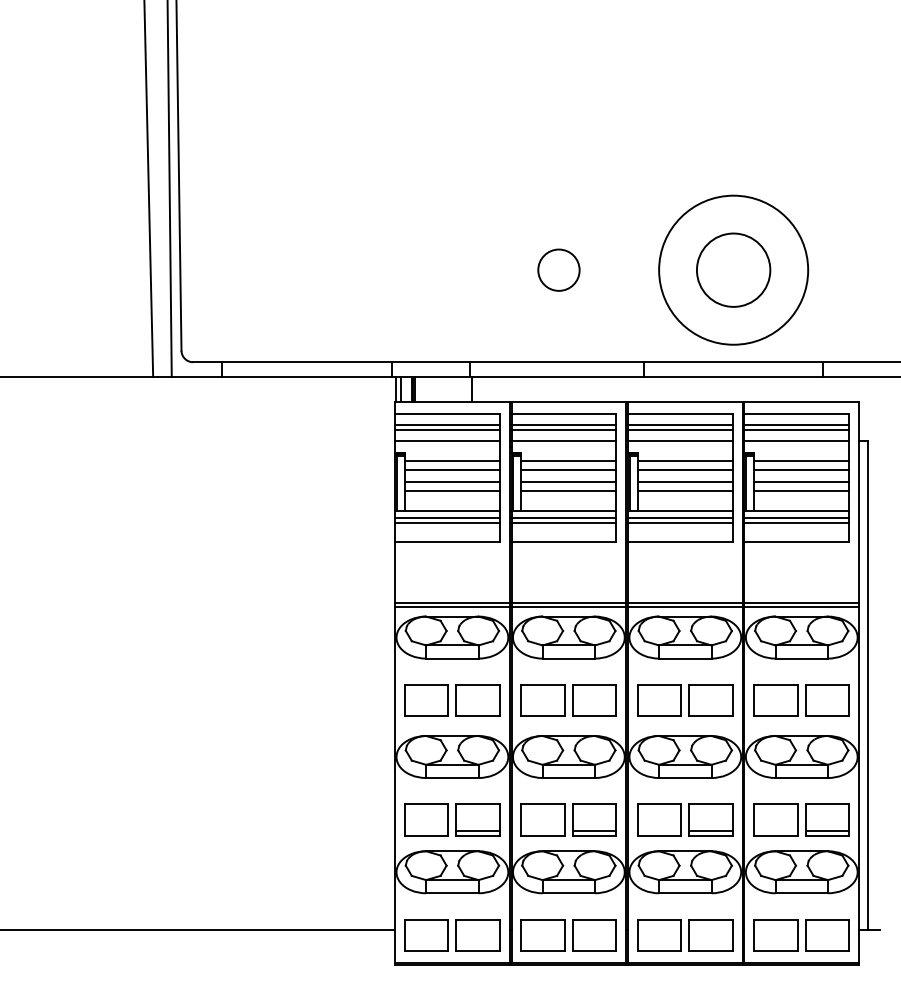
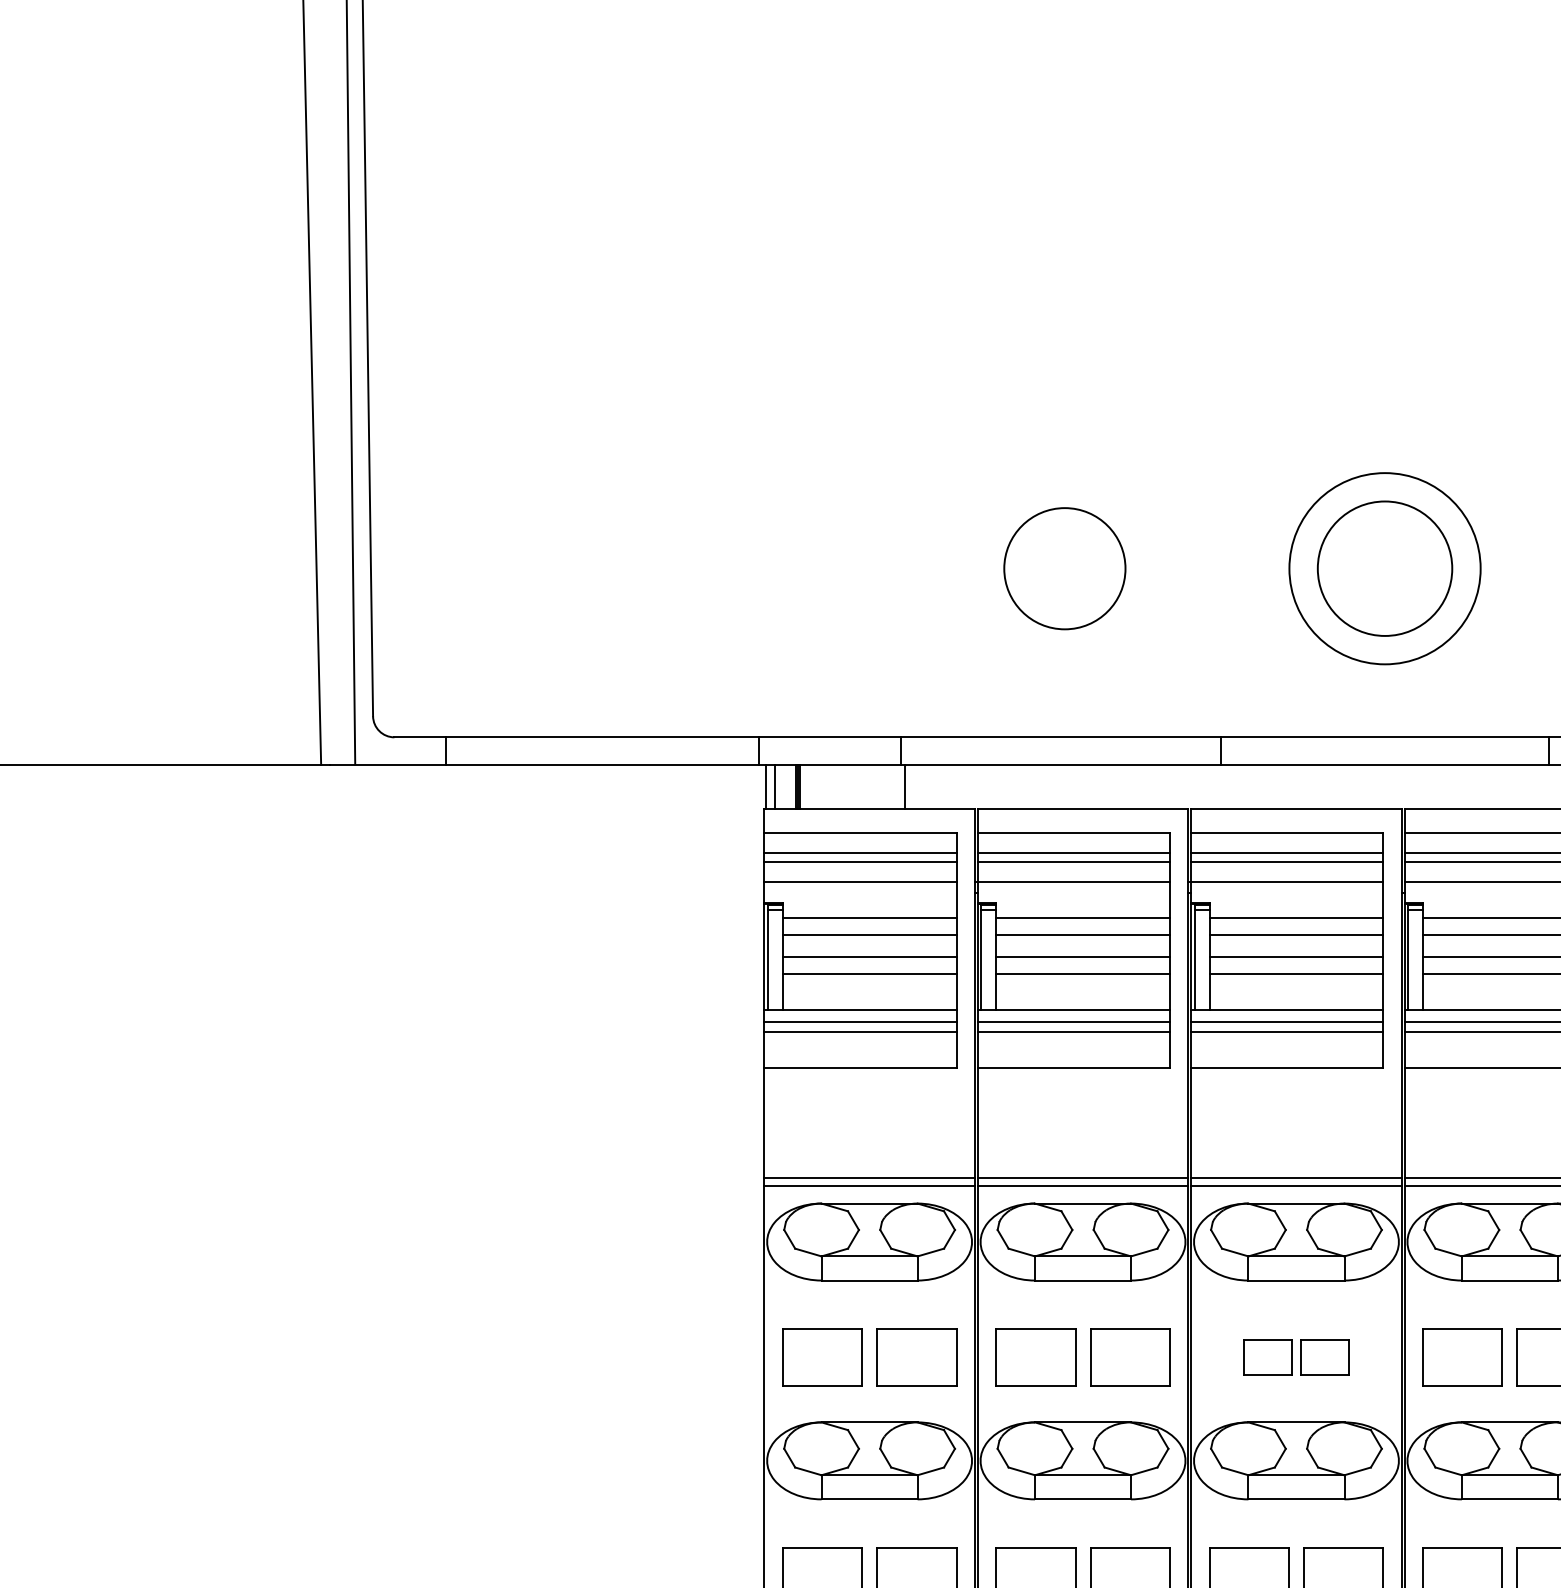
circle: (558, 269) -> (1064, 567), size x1.6
circle: (733, 269) -> (1384, 567), size x0.7
part: (685, 700) -> (1296, 1357), size x0.6

